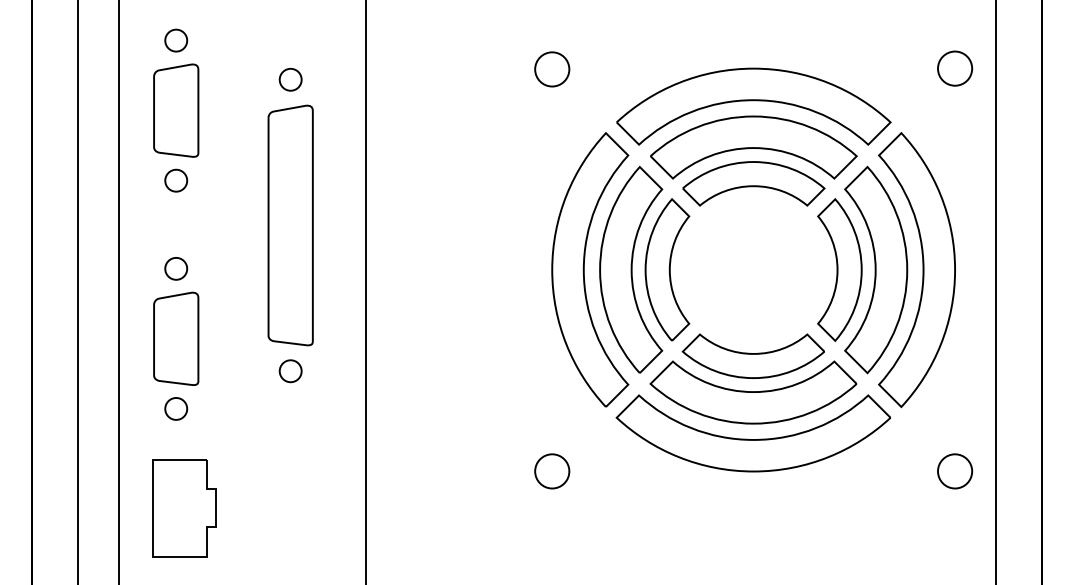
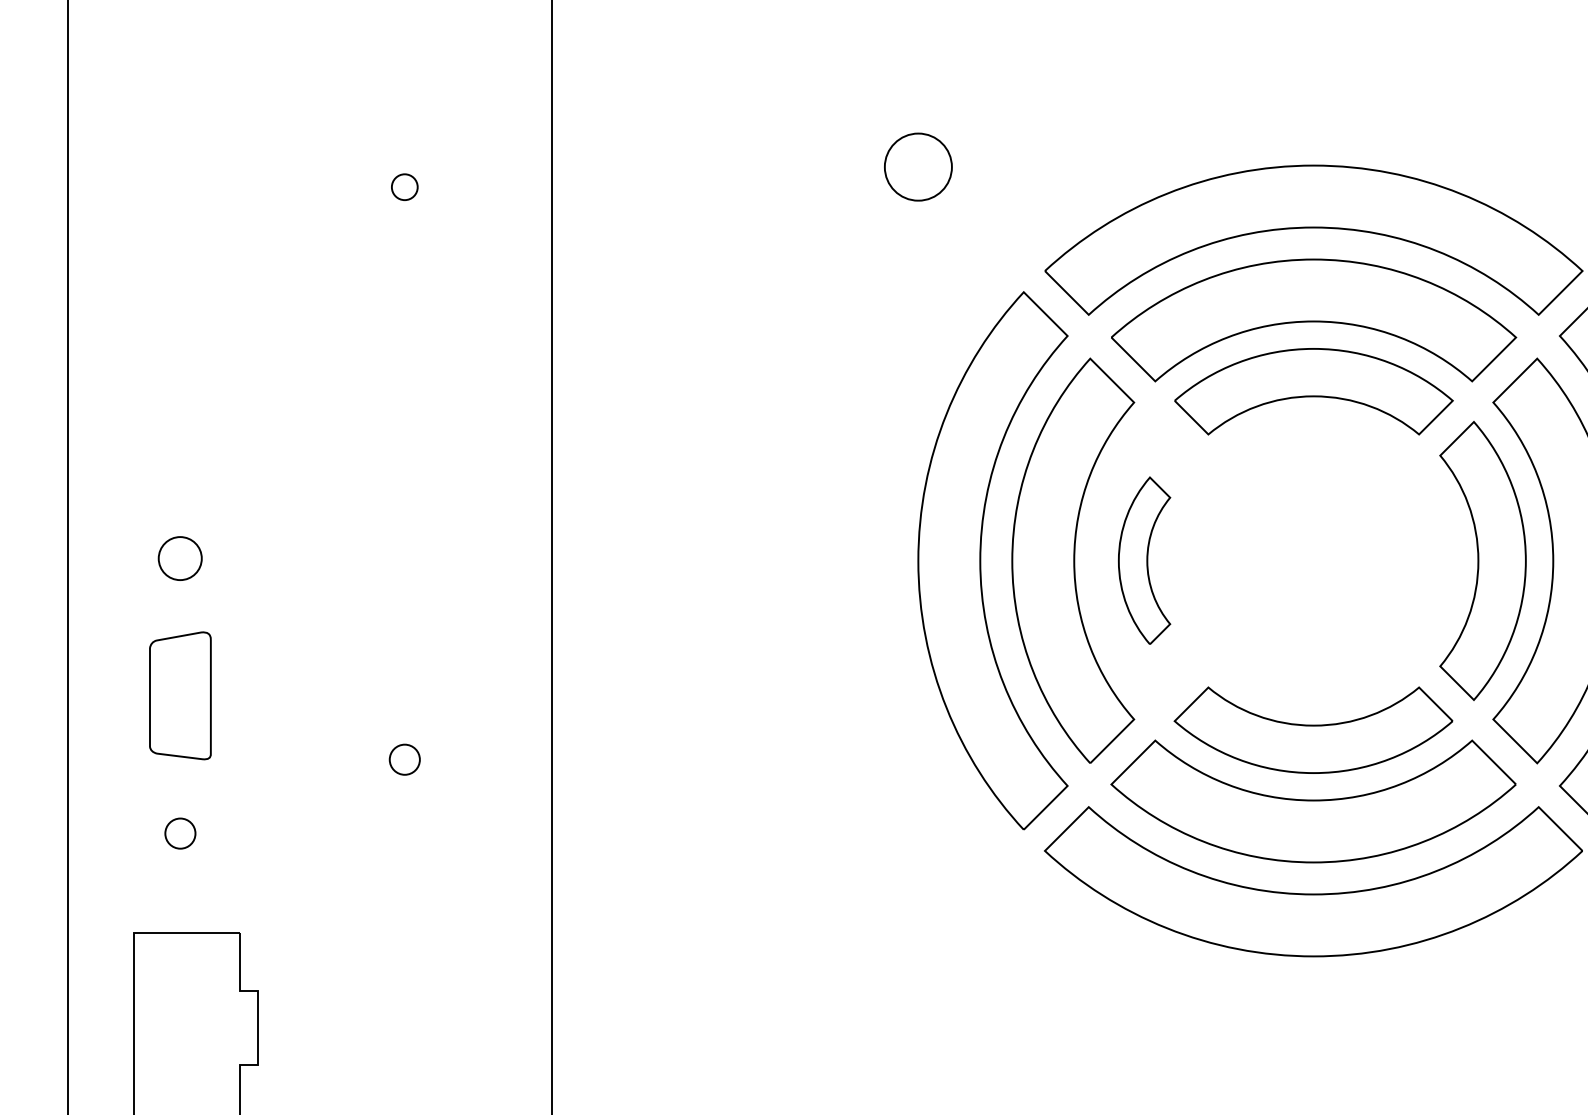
part: (176, 40) -> (180, 110), removed
part: (290, 79) -> (404, 186), size x0.6
part: (176, 110) -> (180, 247), removed
part: (176, 180) -> (180, 385), removed
part: (290, 225) -> (404, 473), removed
part: (667, 269) -> (1144, 559), size x0.6
part: (176, 338) -> (180, 695), size x0.7
part: (290, 371) -> (404, 760), size x0.7
part: (176, 408) -> (180, 832), size x0.7
part: (552, 471) -> (918, 956), removed

